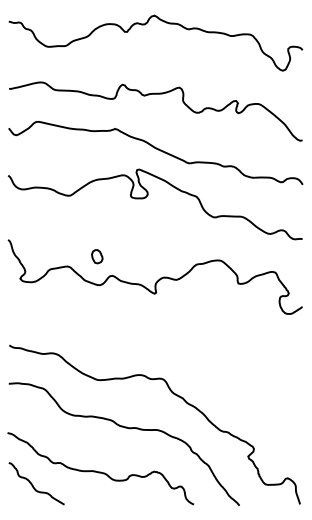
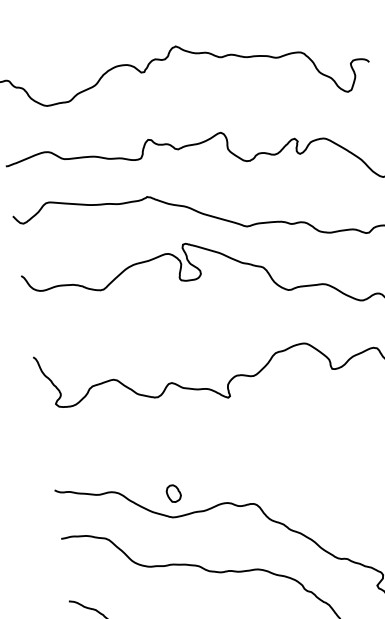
part: (97, 256) -> (174, 493), moved

